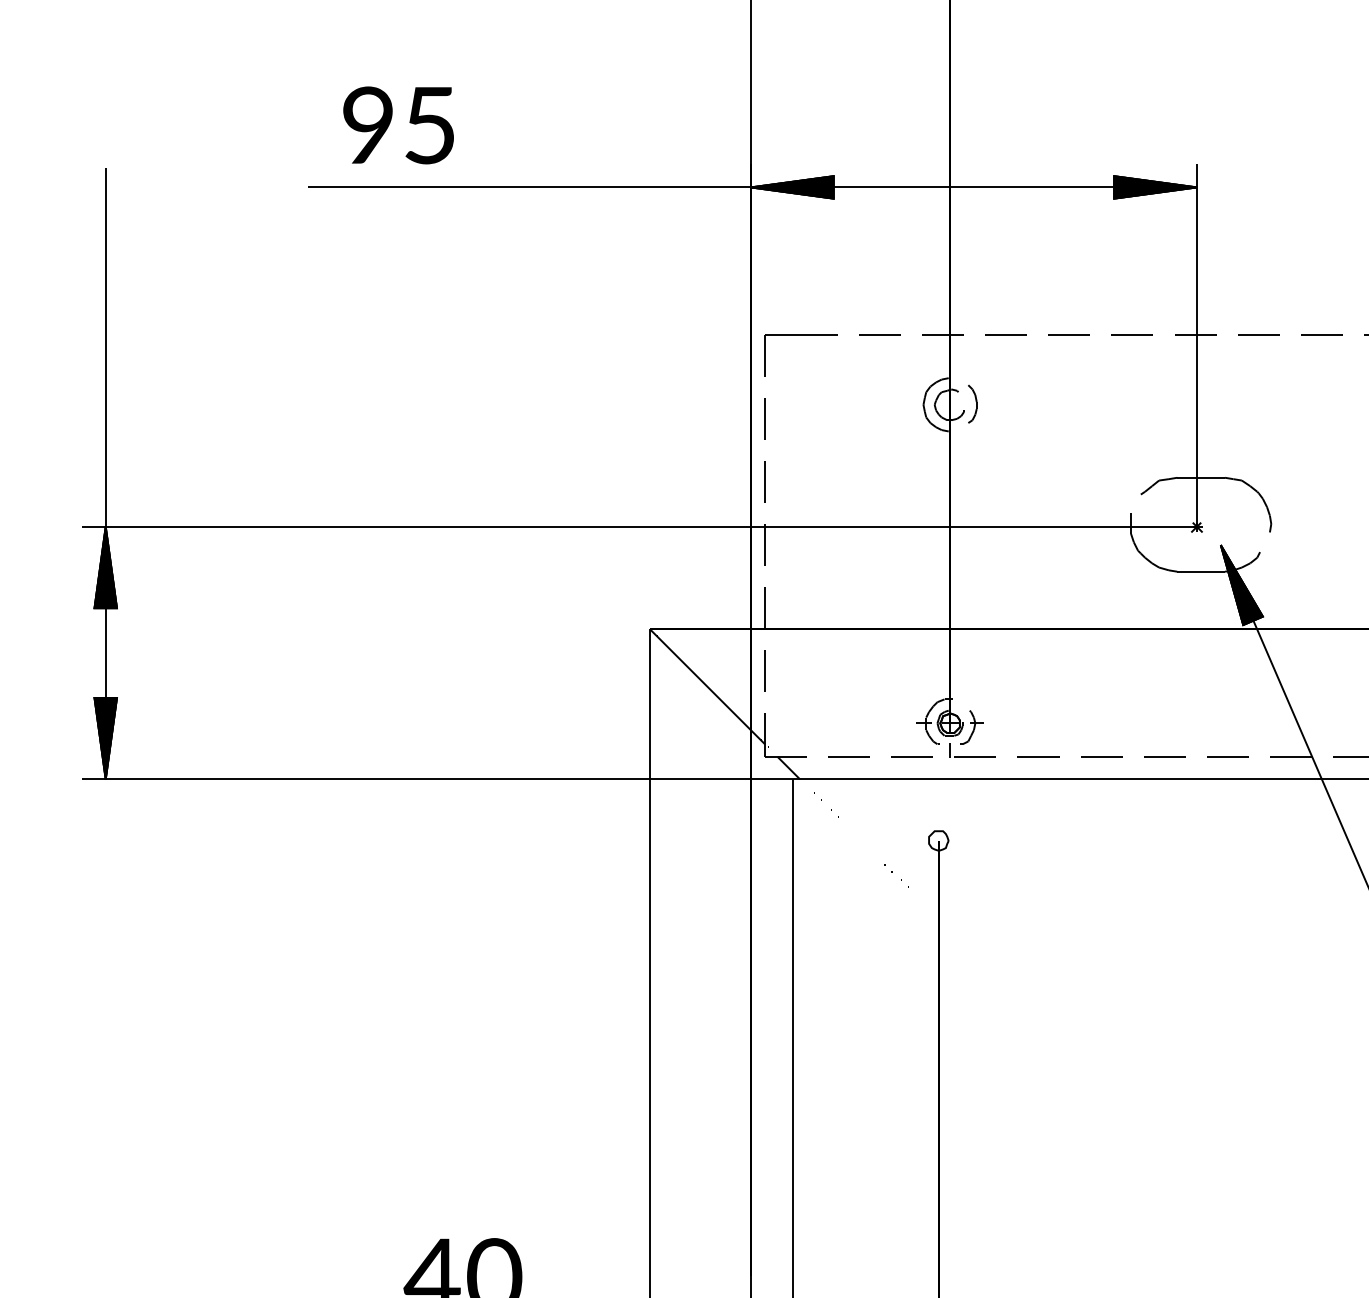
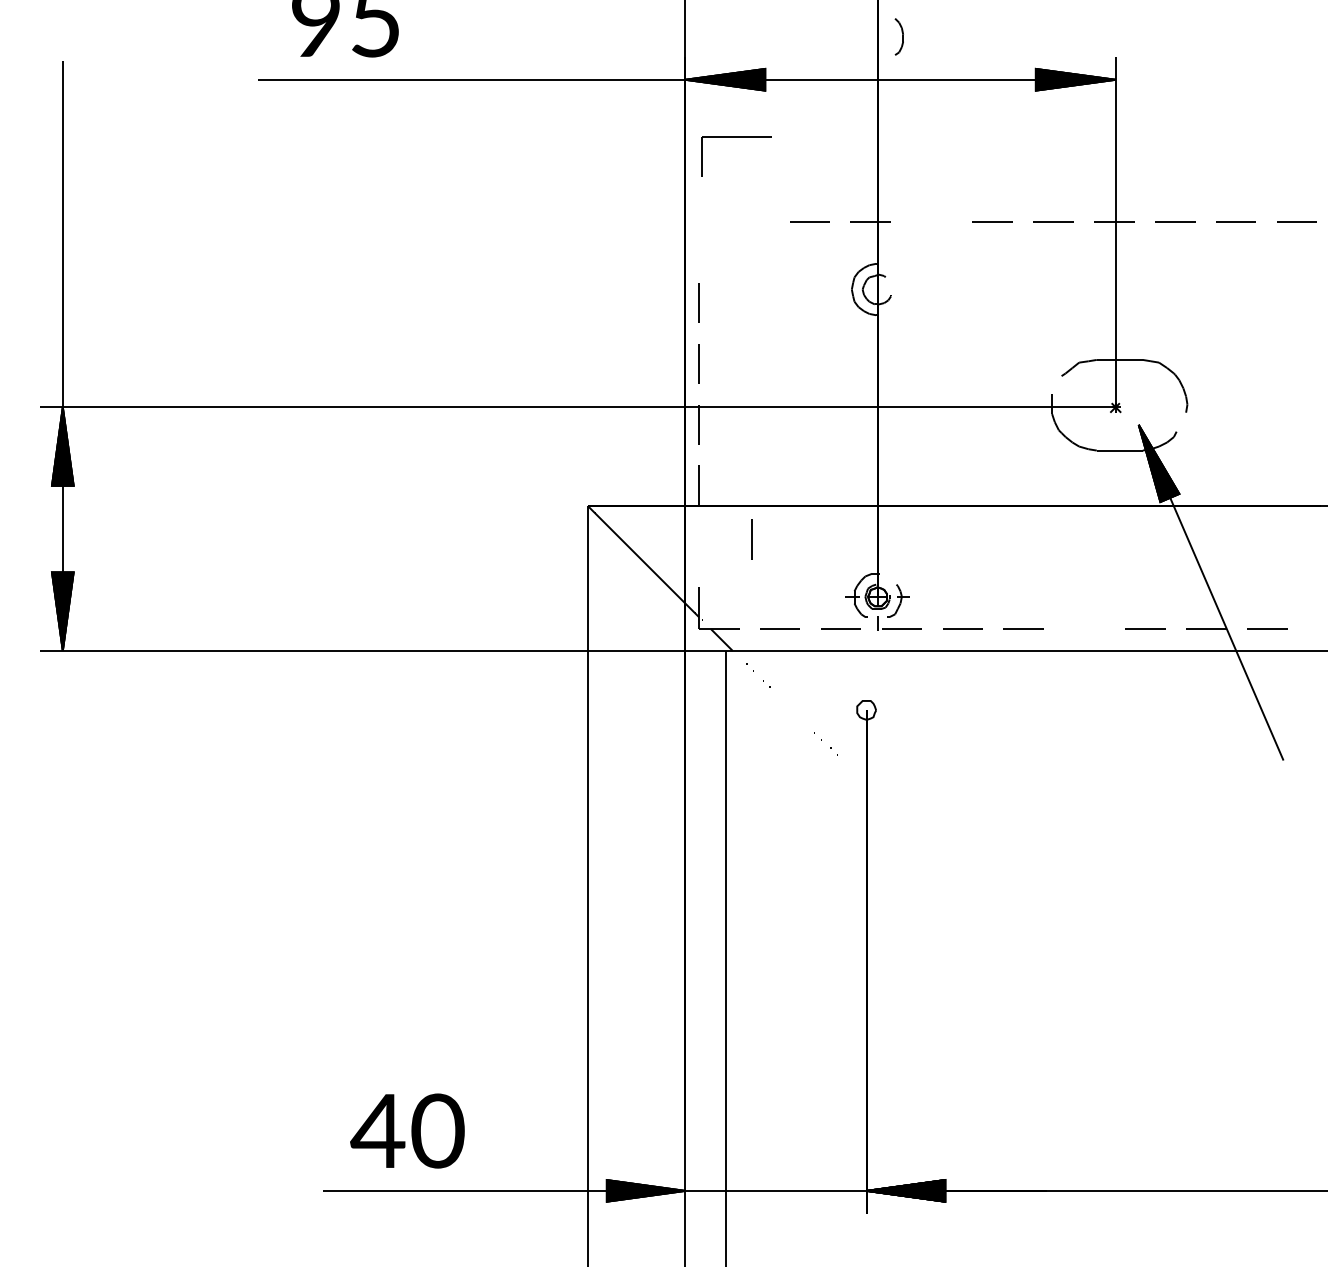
line: (1006, 334) -> (931, 221), removed
part: (800, 335) -> (736, 137), moved
part: (971, 403) -> (898, 36), moved
line: (764, 671) -> (751, 539), moved
line: (1164, 756) -> (1084, 628), removed

